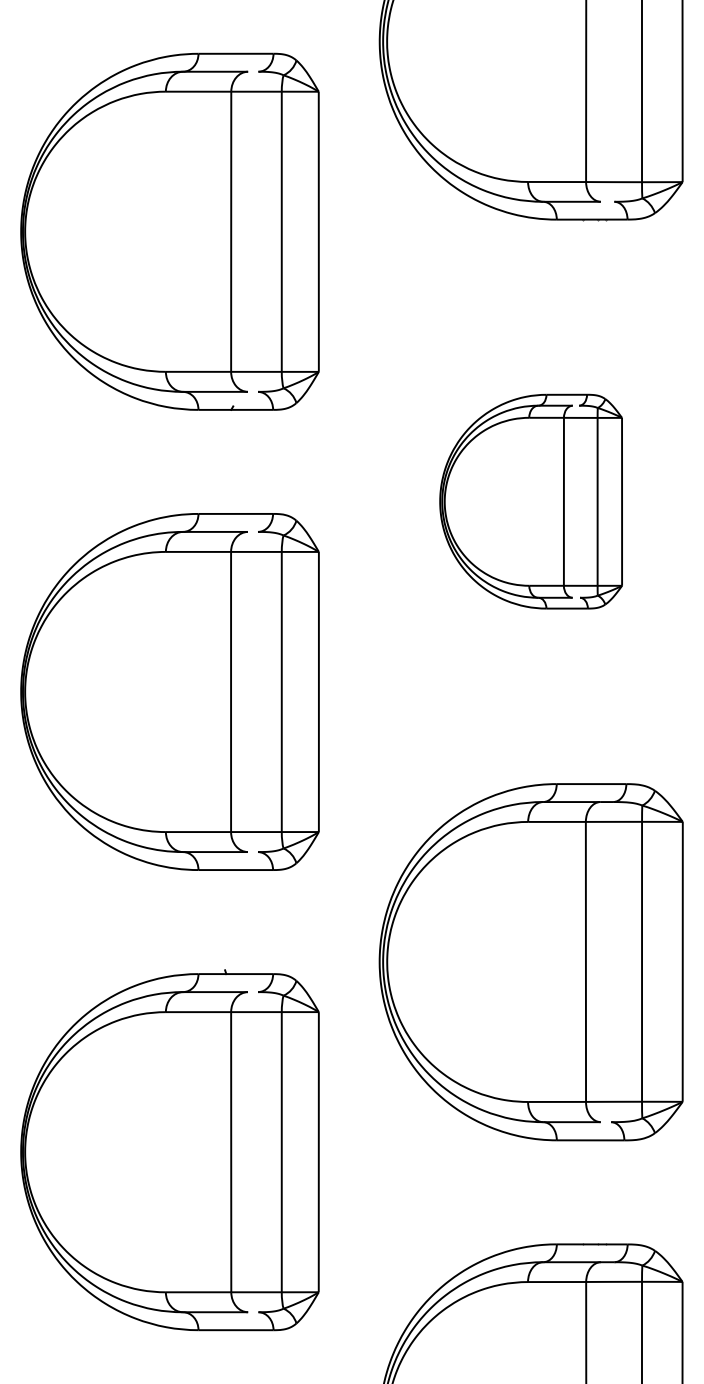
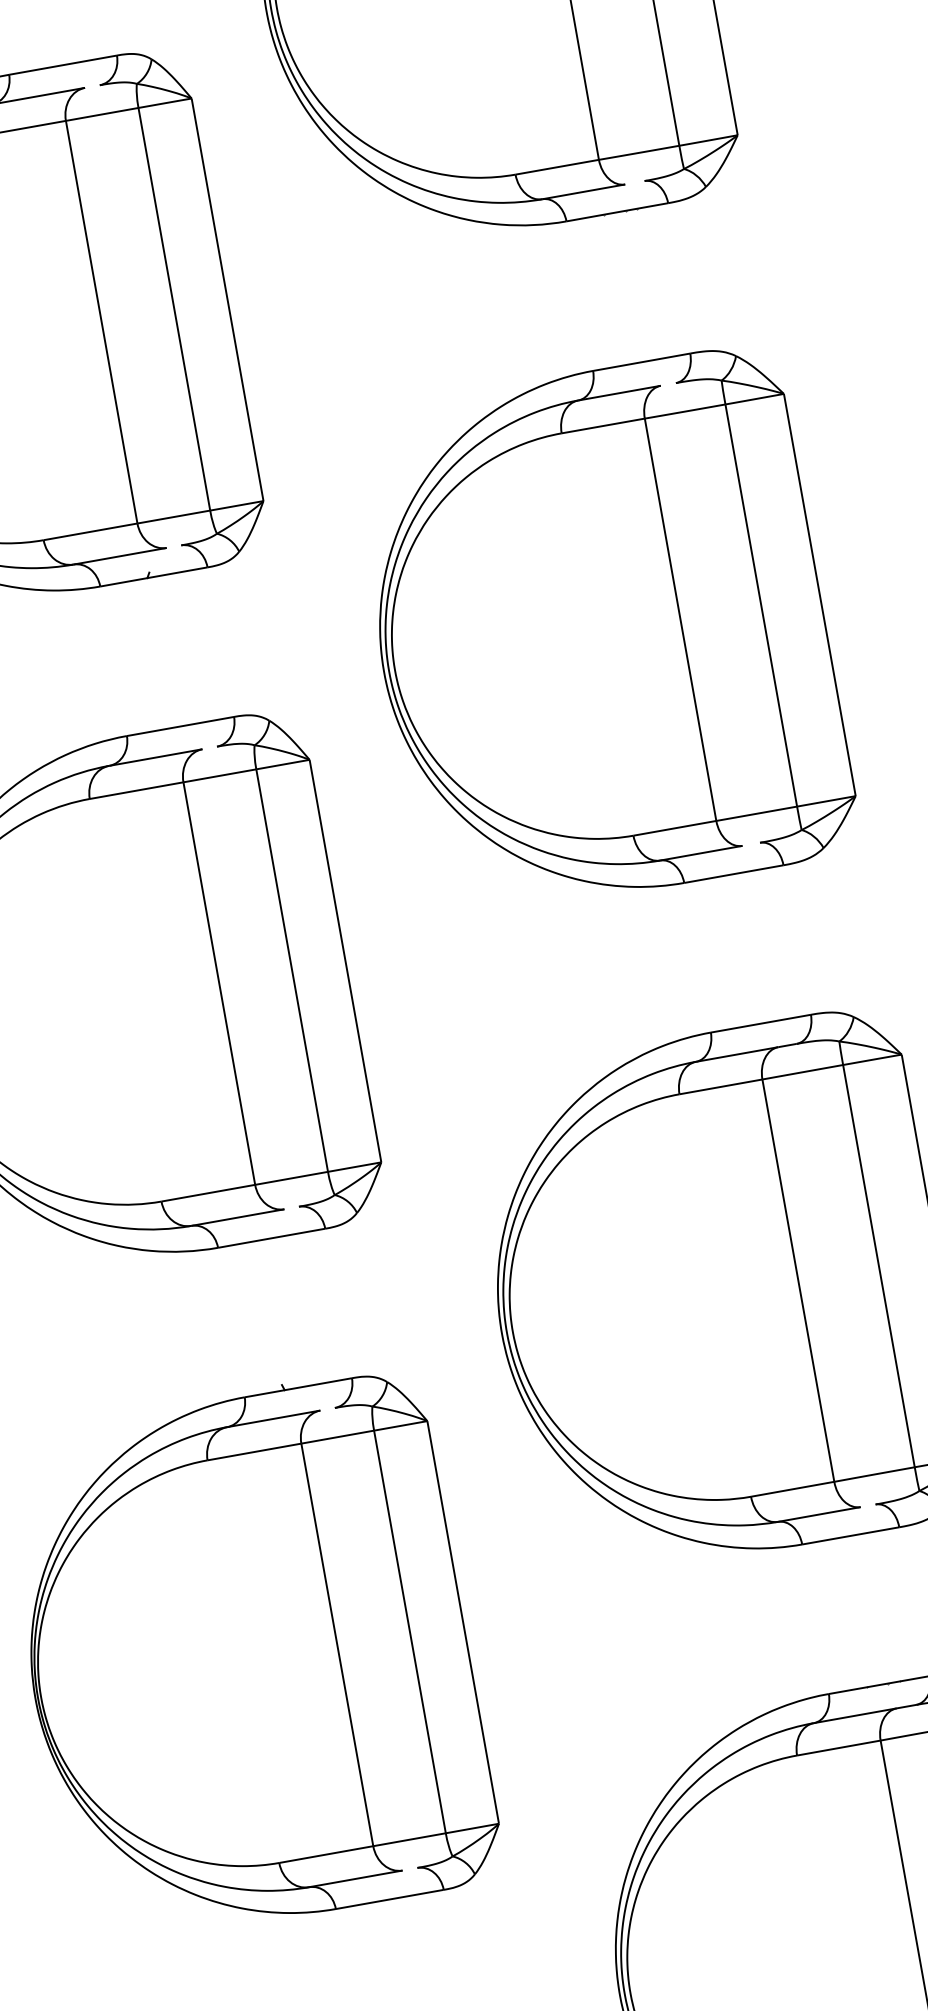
part: (530, 501) -> (600, 633), size x1.67

